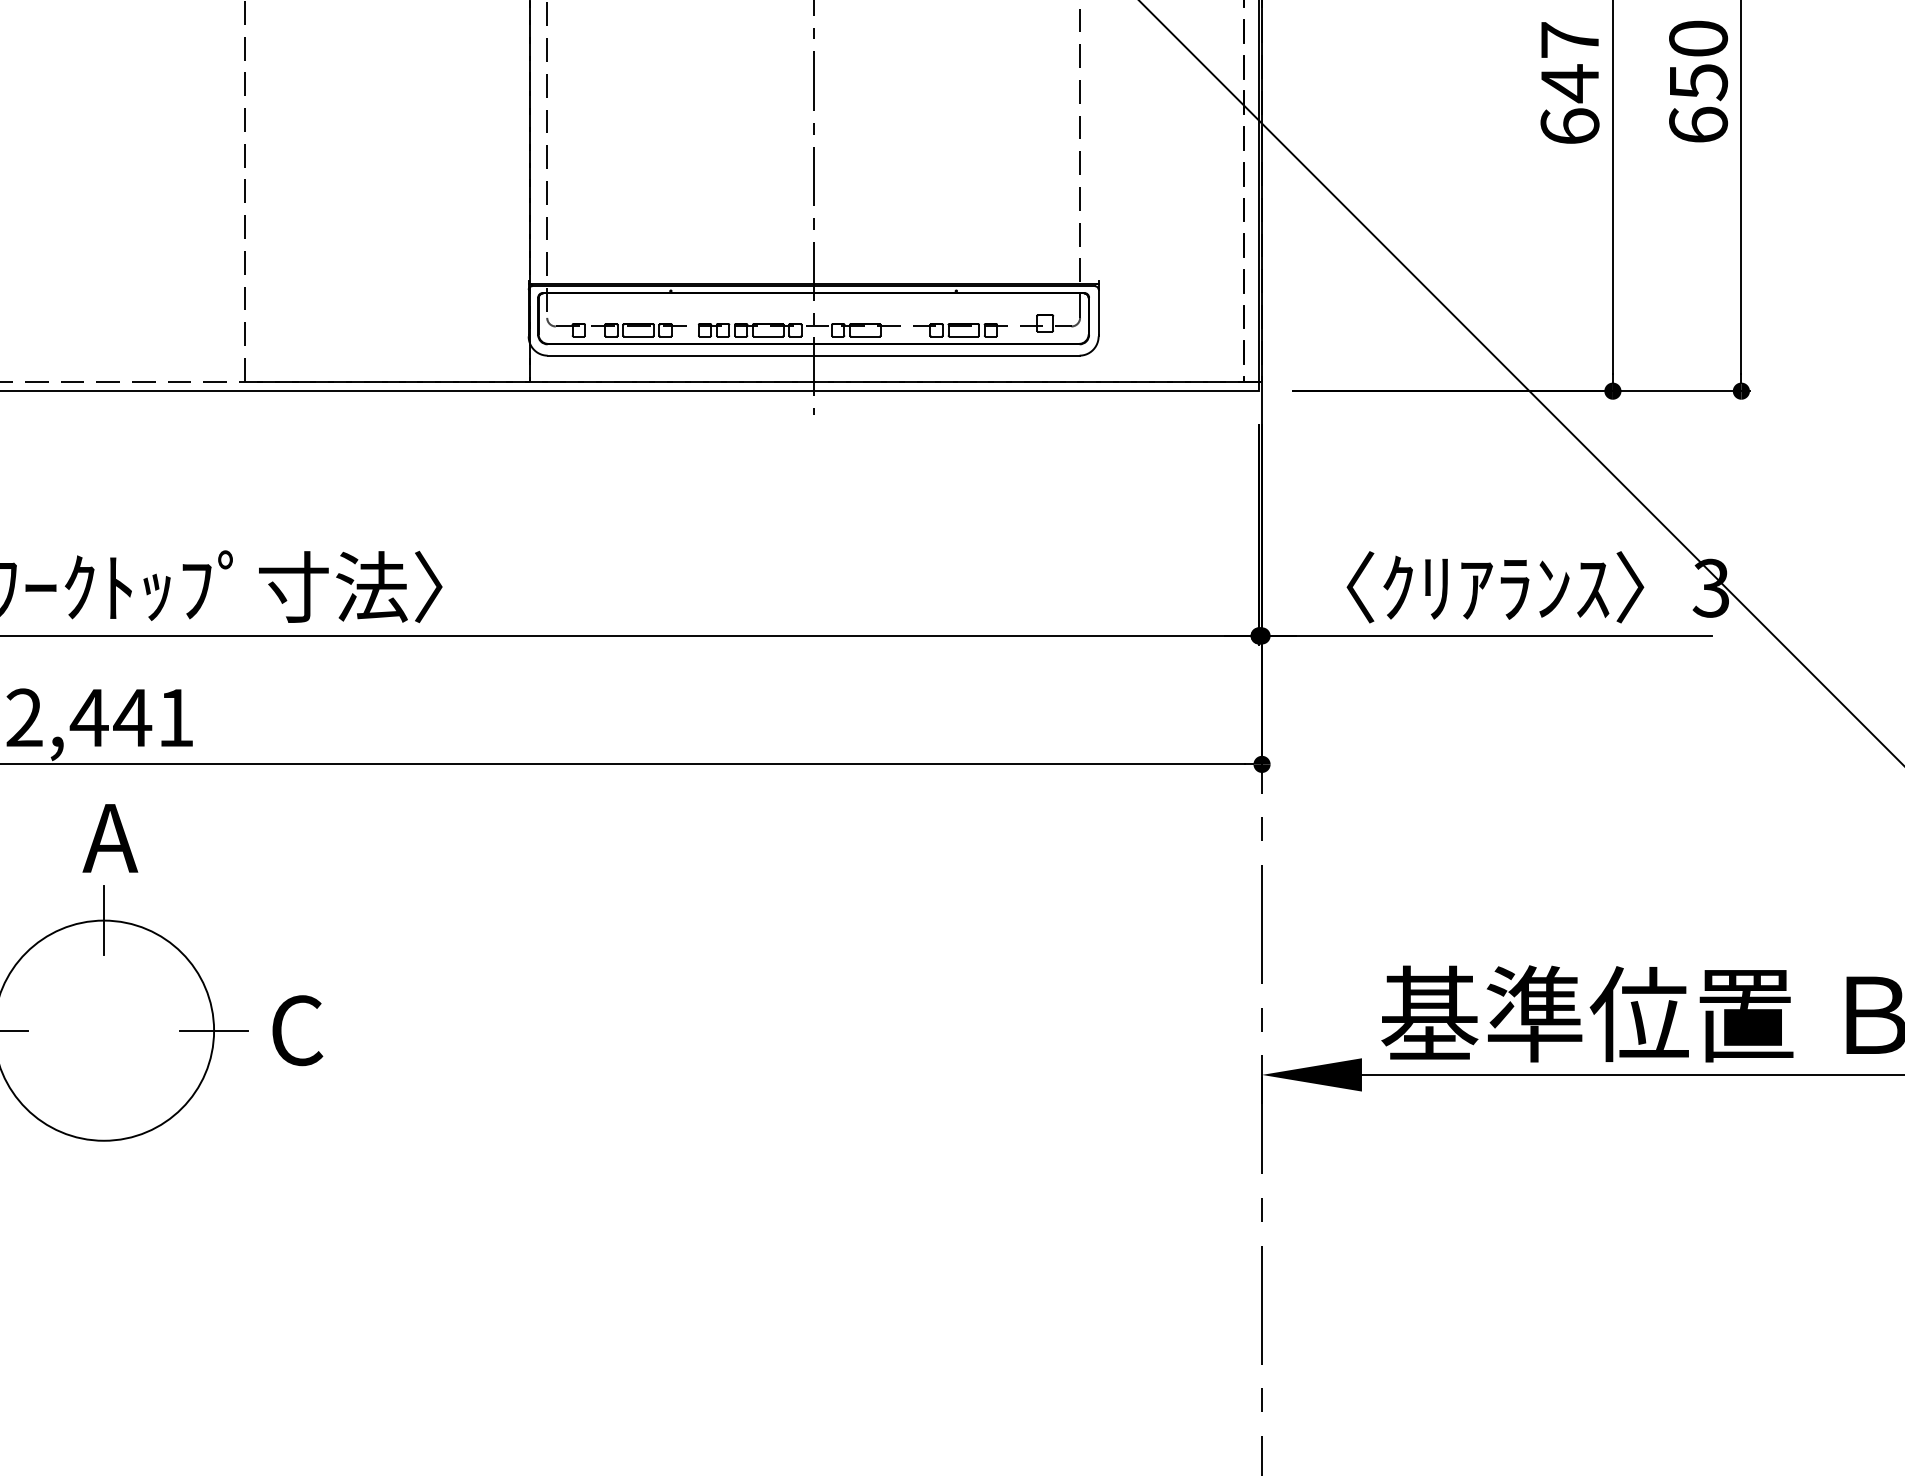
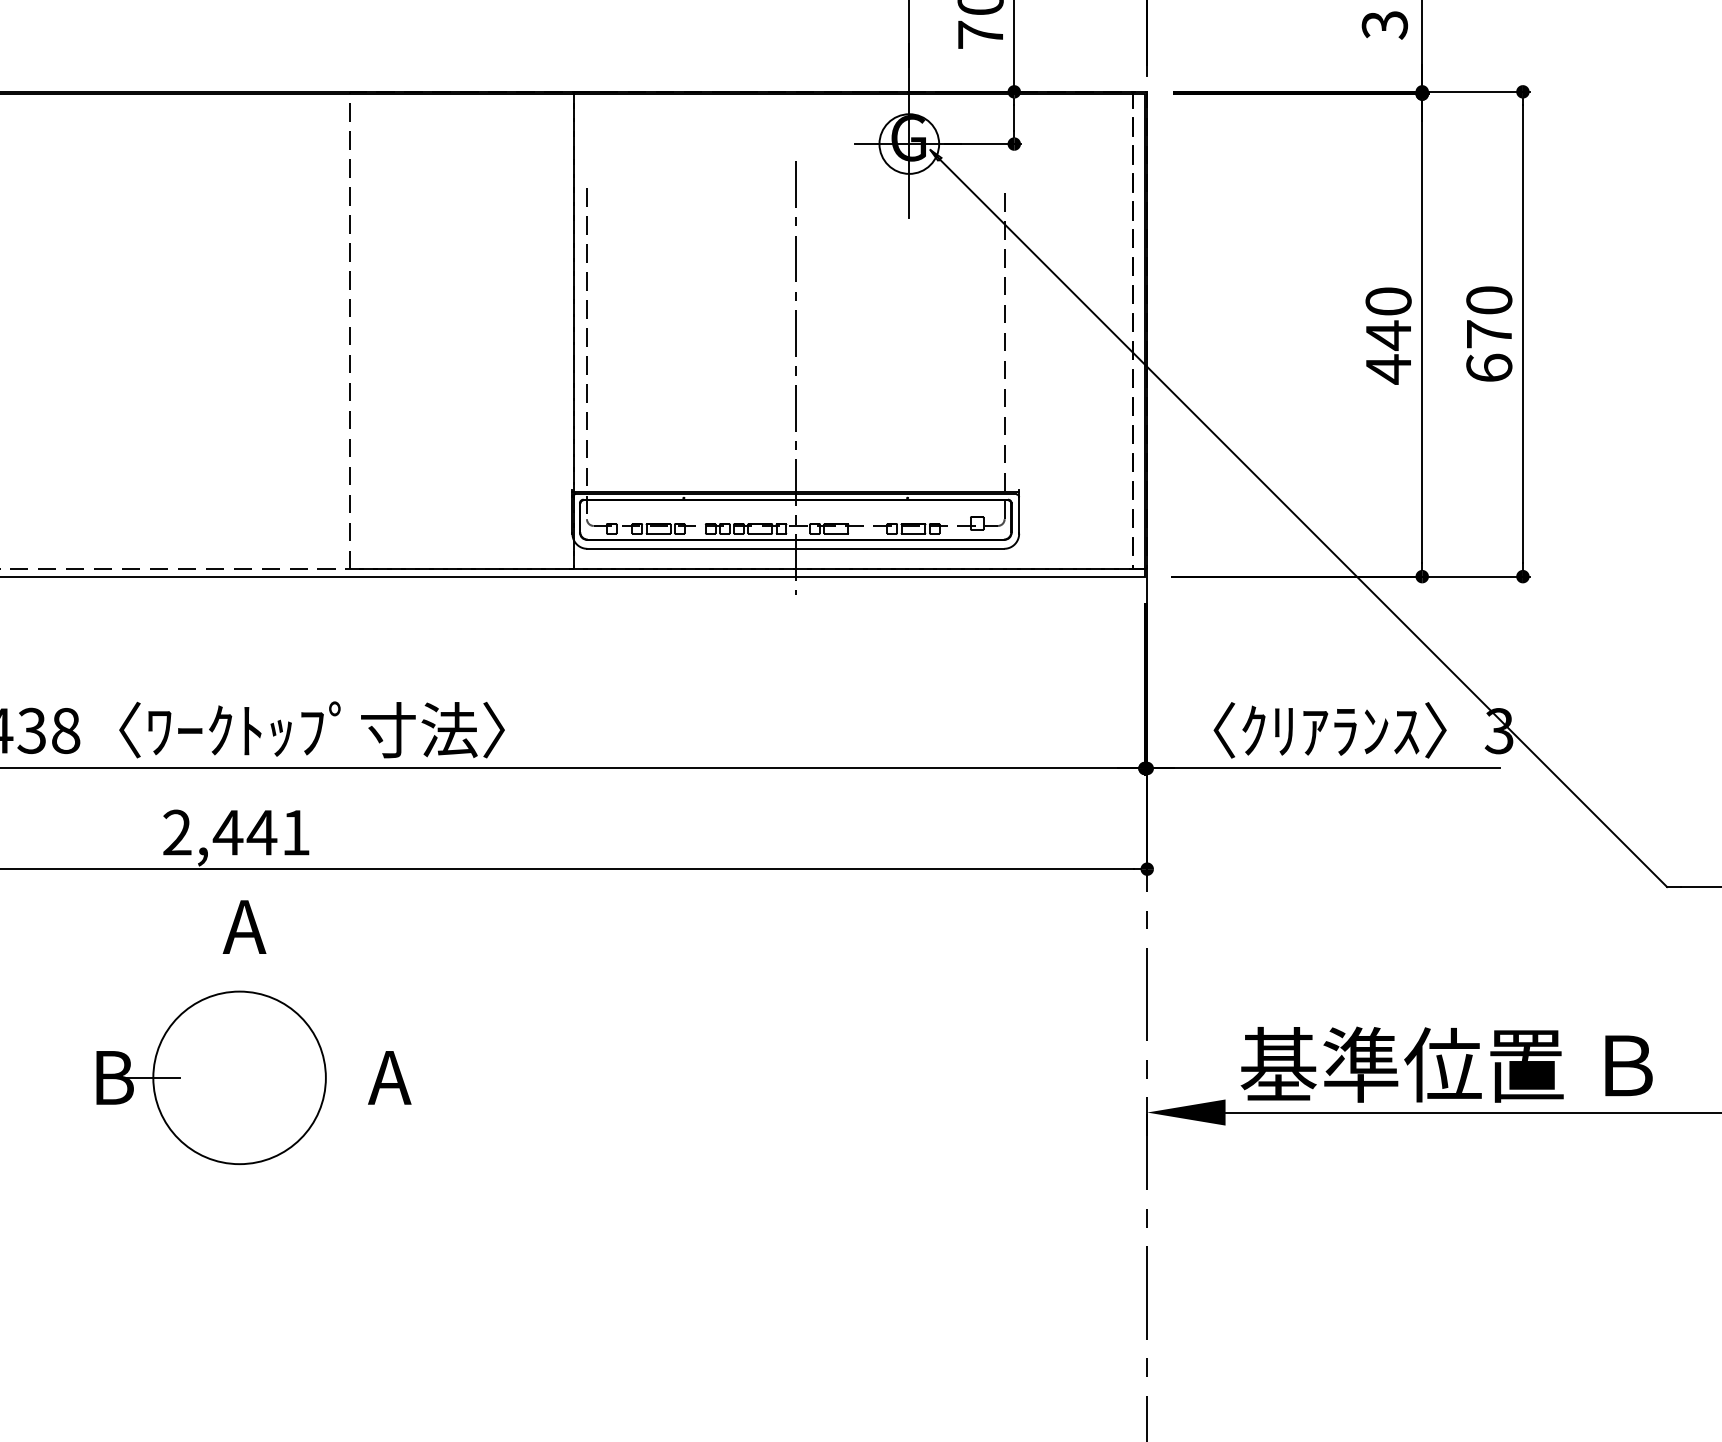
text: (1698, 82) -> (1489, 334), 650 -> 670
text: (1569, 83) -> (1388, 335), 647 -> 440
line: (103, 920) -> (239, 991), removed
line: (213, 1030) -> (325, 1077), removed
text: (295, 1030) -> (389, 1077), C -> A

